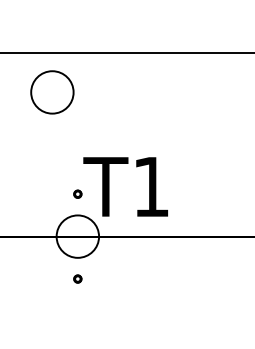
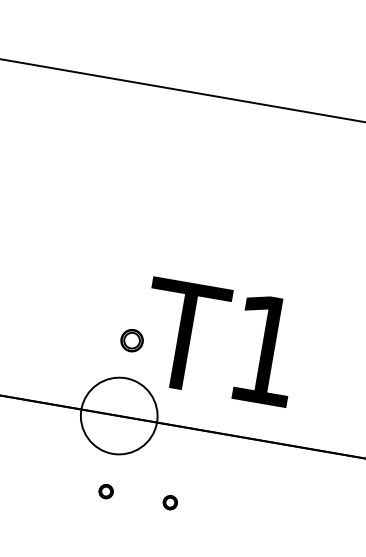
circle: (52, 92) -> (118, 151), removed
part: (77, 193) -> (131, 339), size x1.6
part: (113, 278) -> (169, 501), added

